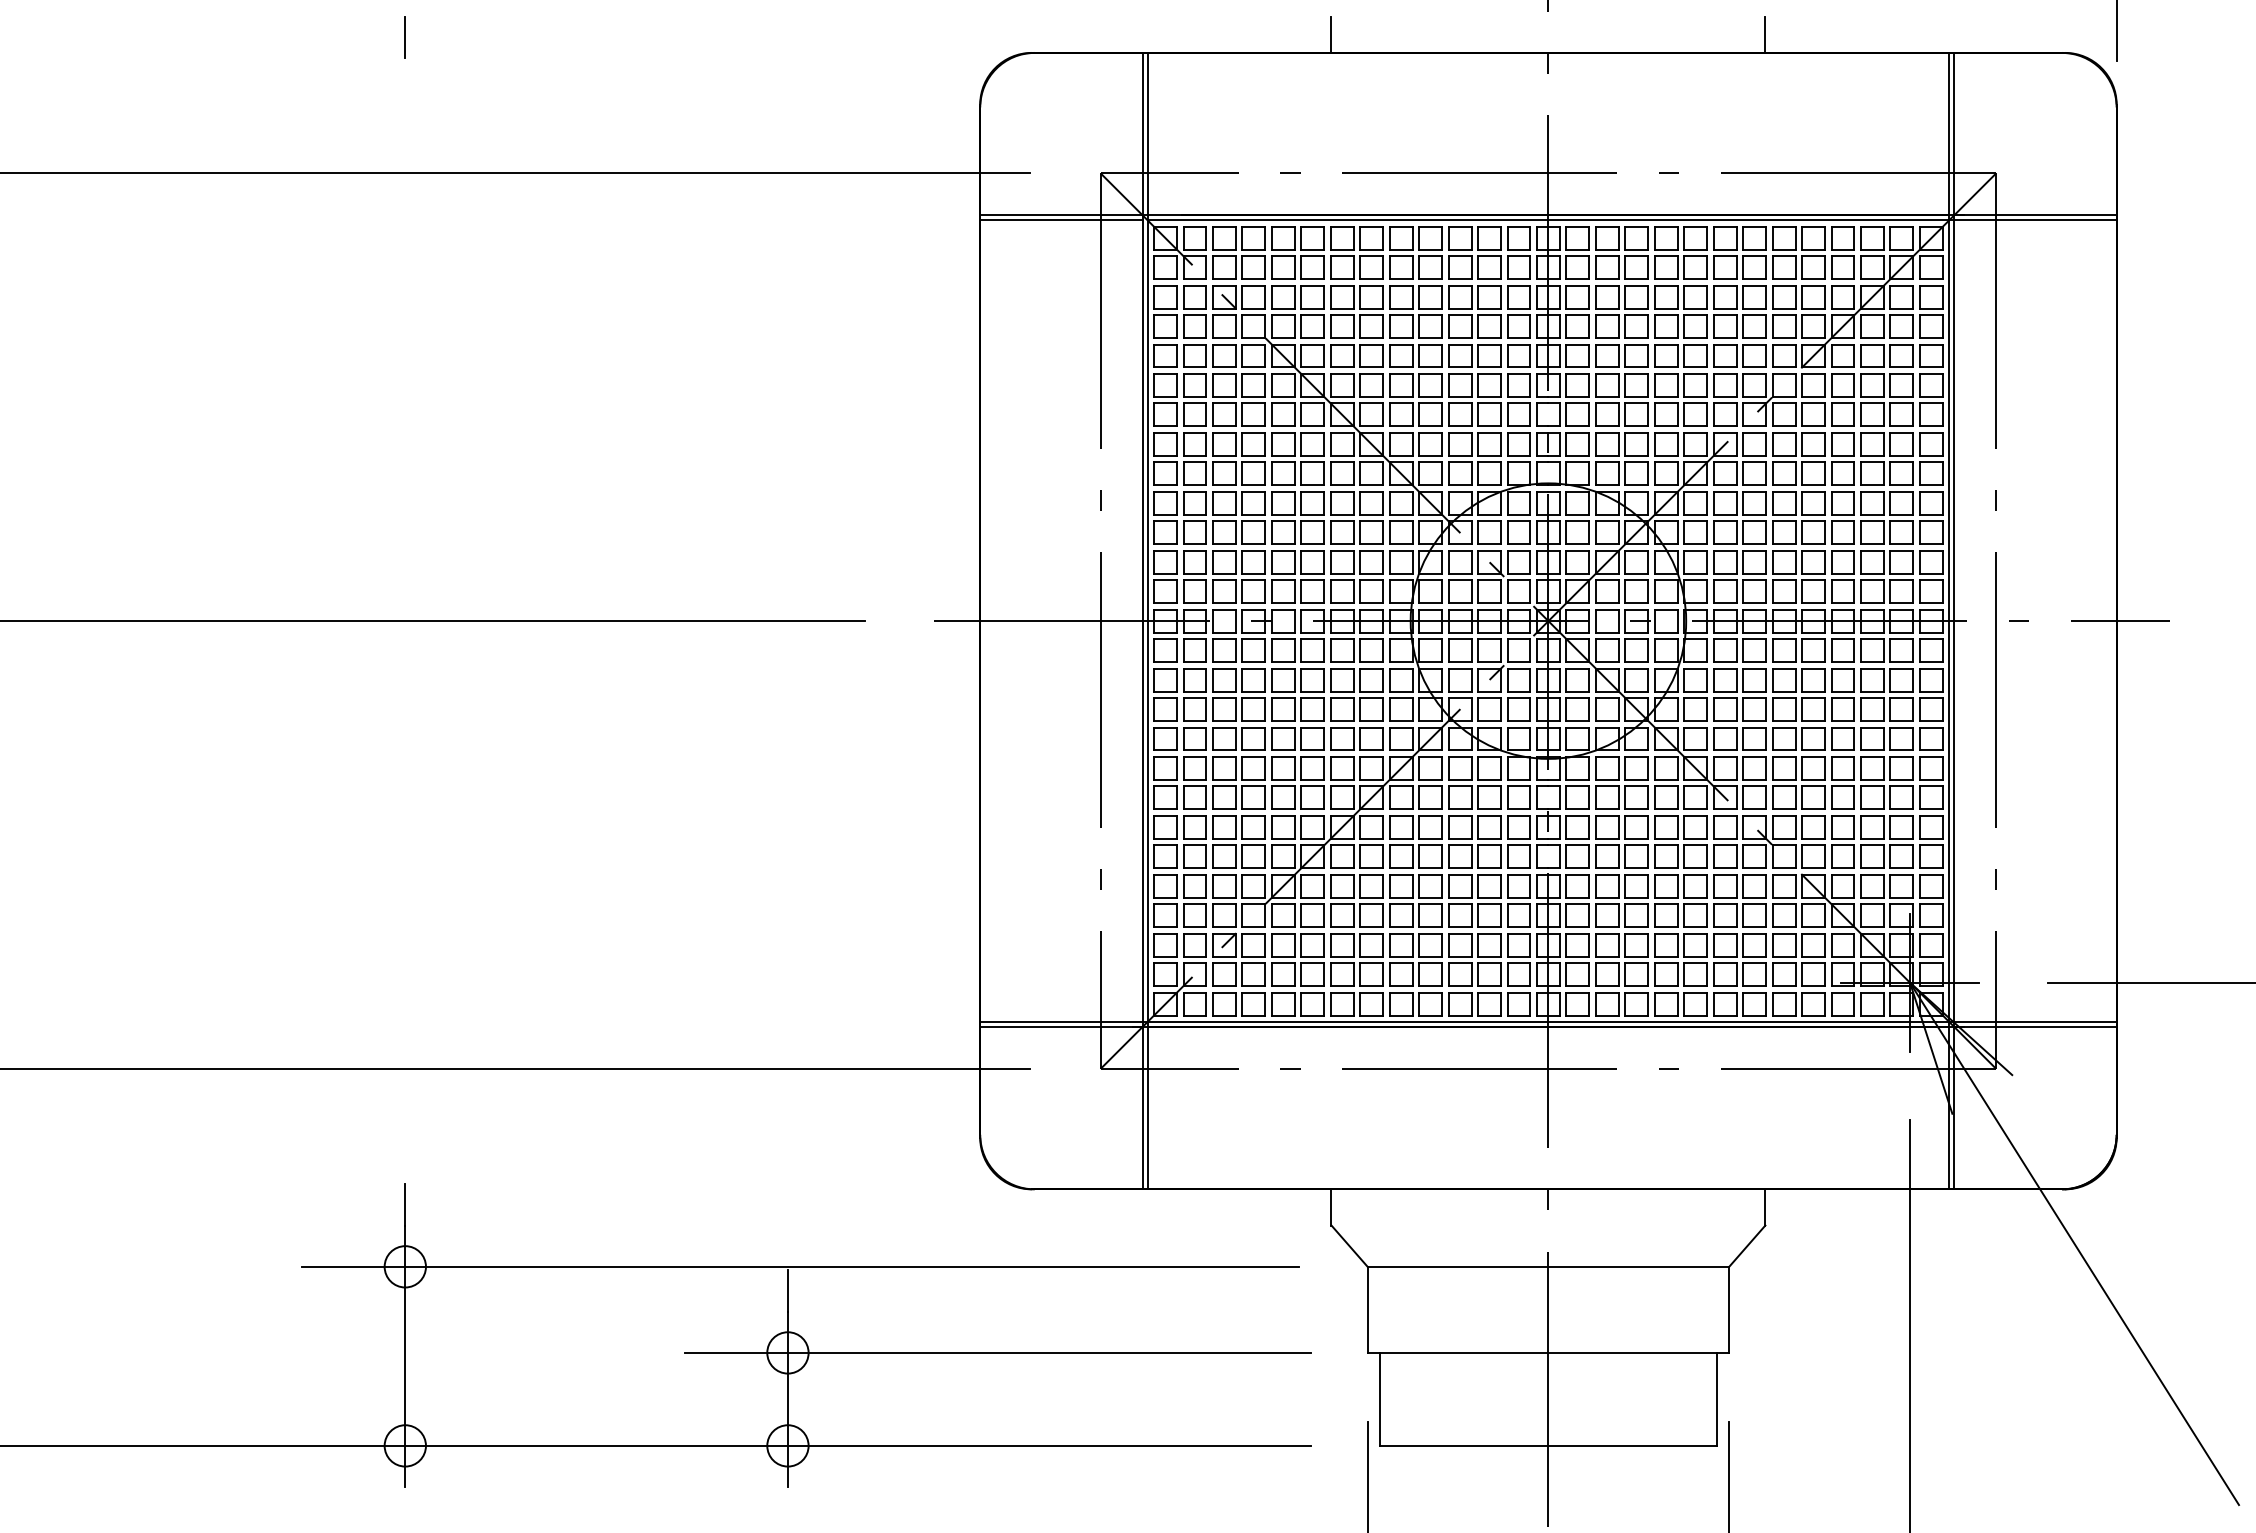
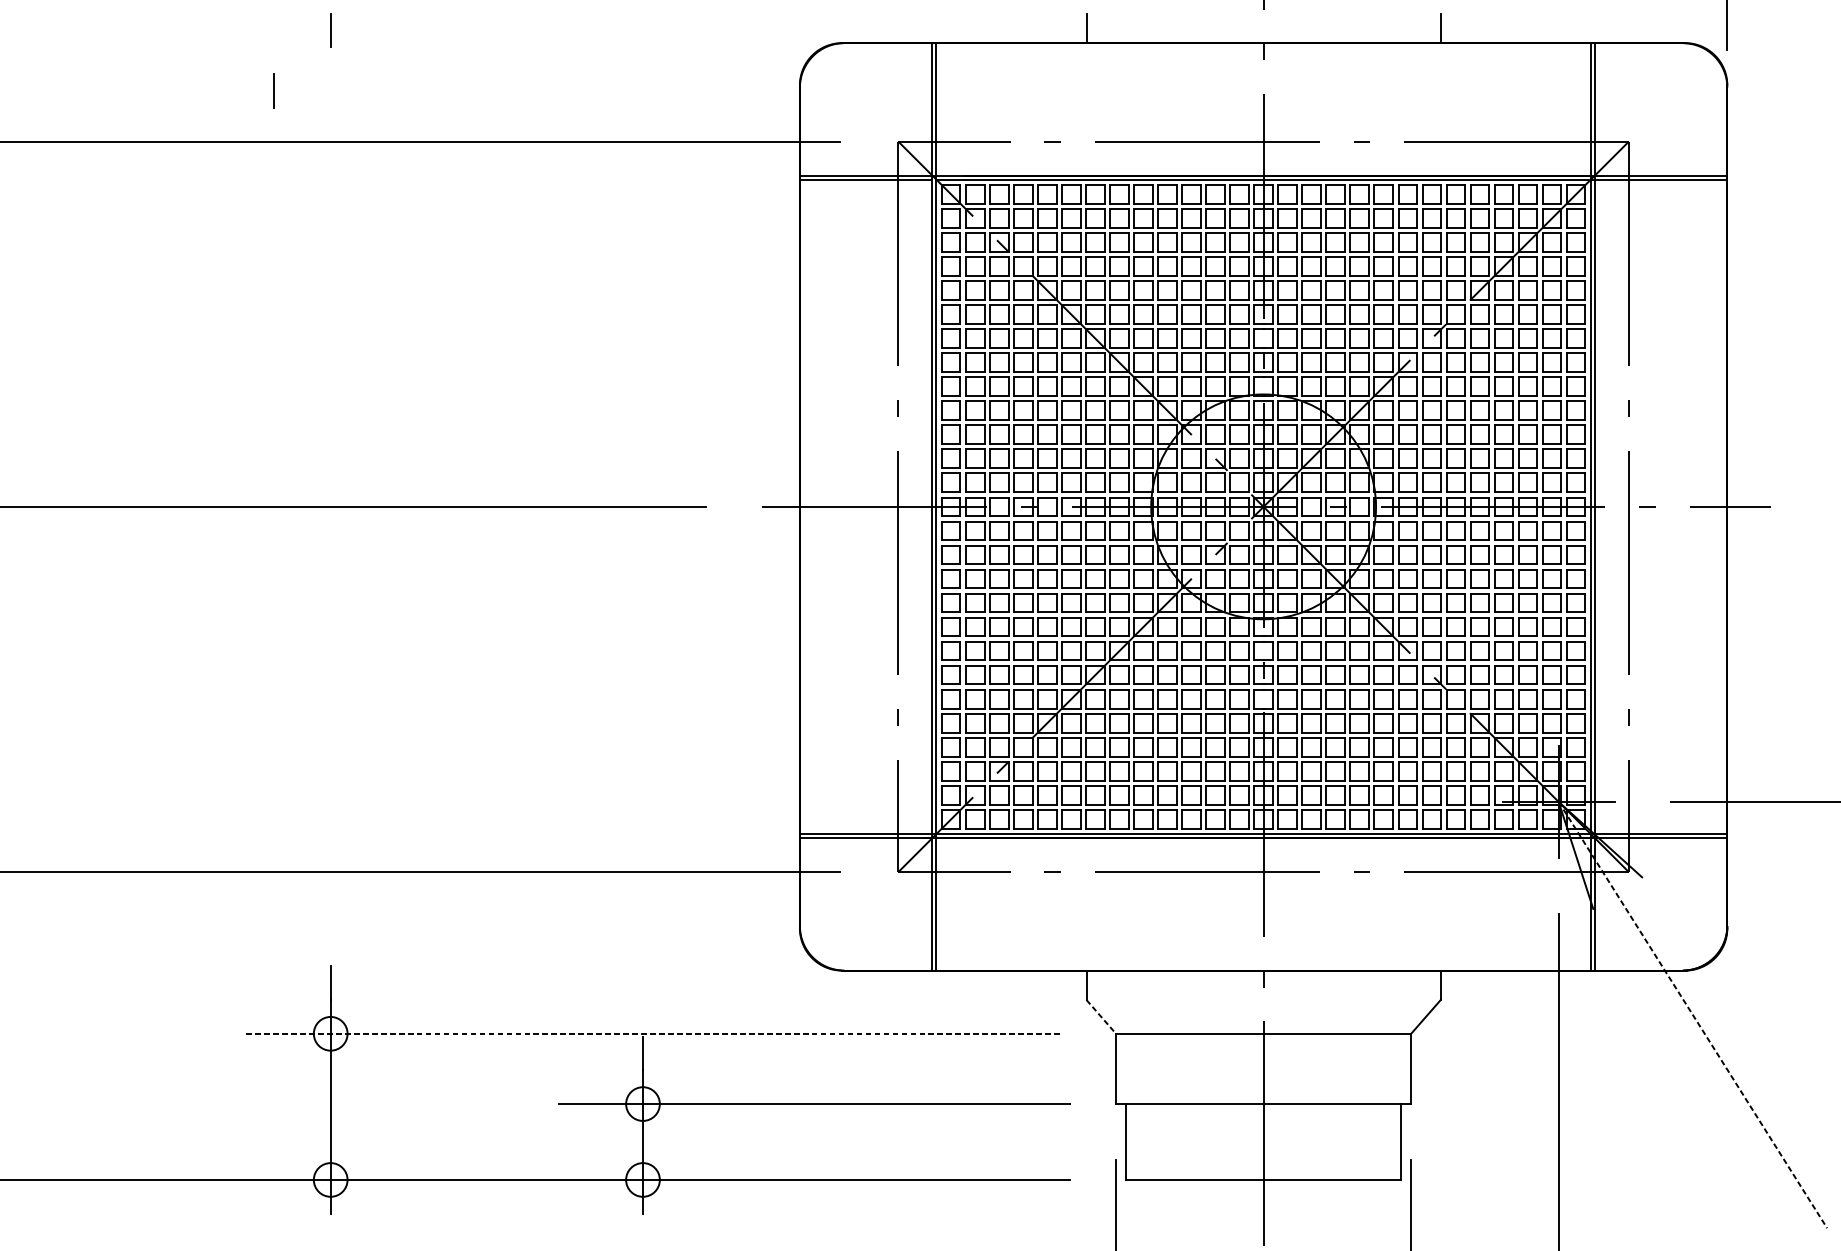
line: (334, 111) -> (272, 90), added
line: (2074, 1243) -> (1692, 1014), solid -> dashed
line: (1349, 1246) -> (1101, 1017), solid -> dashed
line: (799, 1266) -> (652, 1033), solid -> dashed

